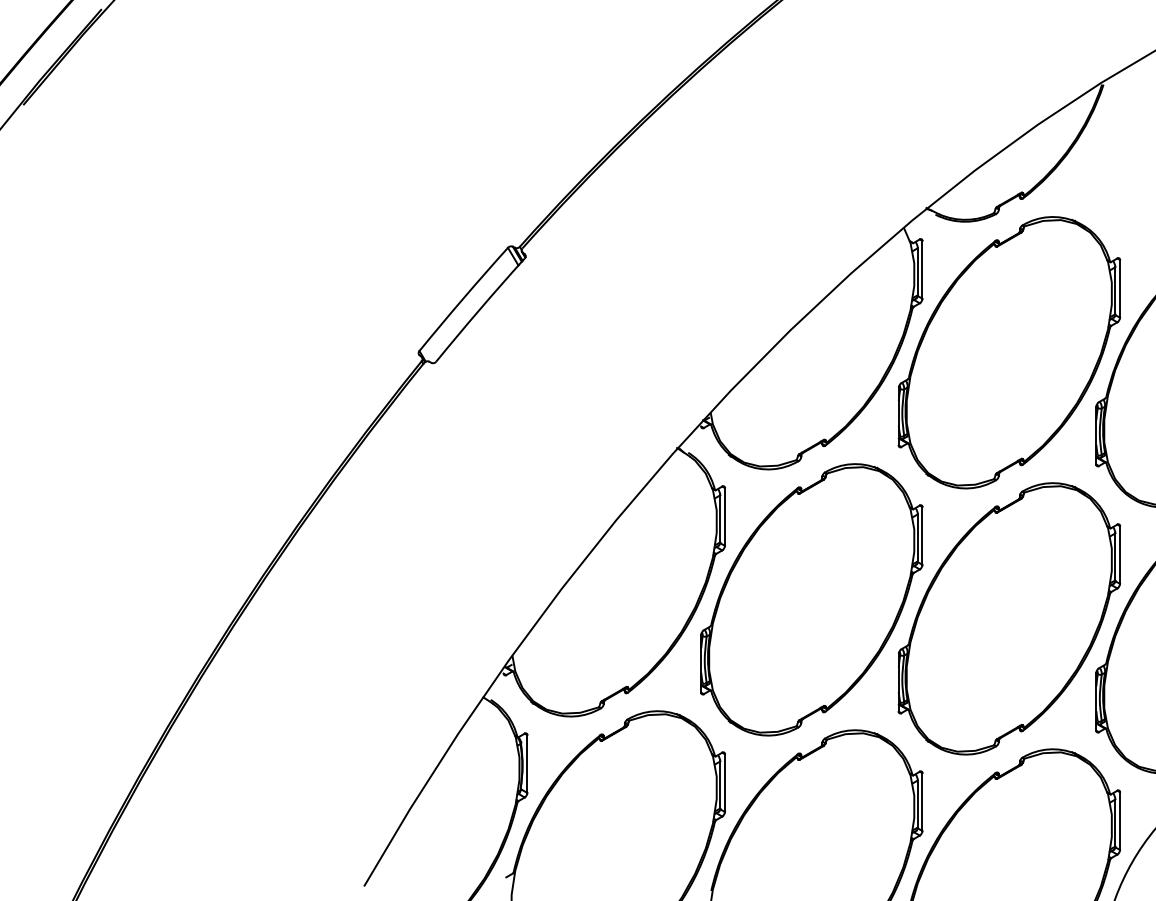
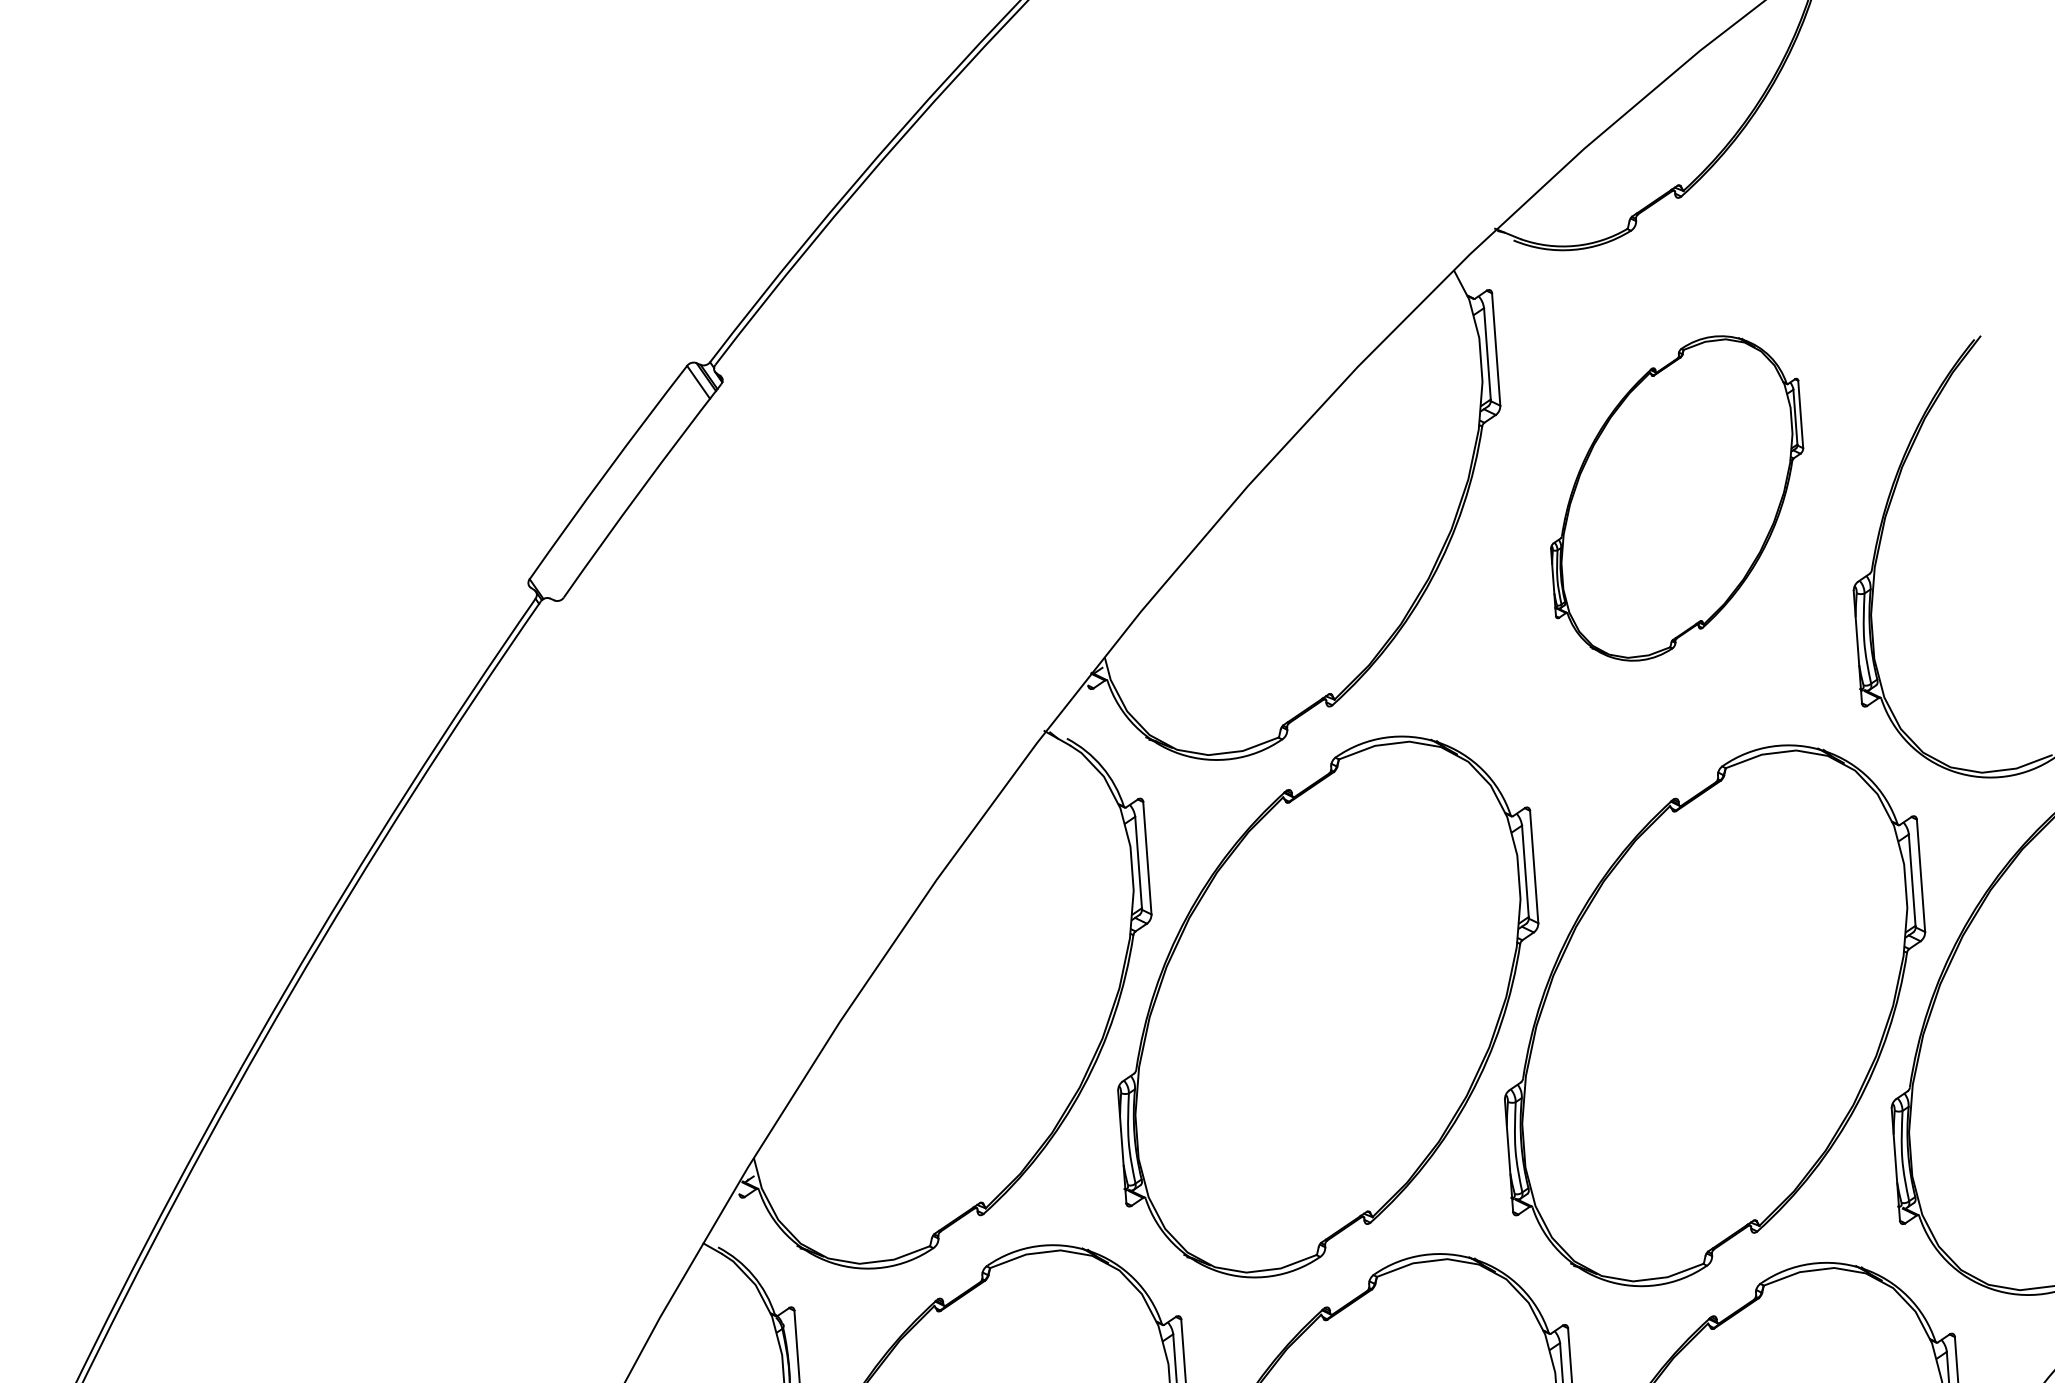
part: (1009, 352) -> (1677, 497), size x0.6

